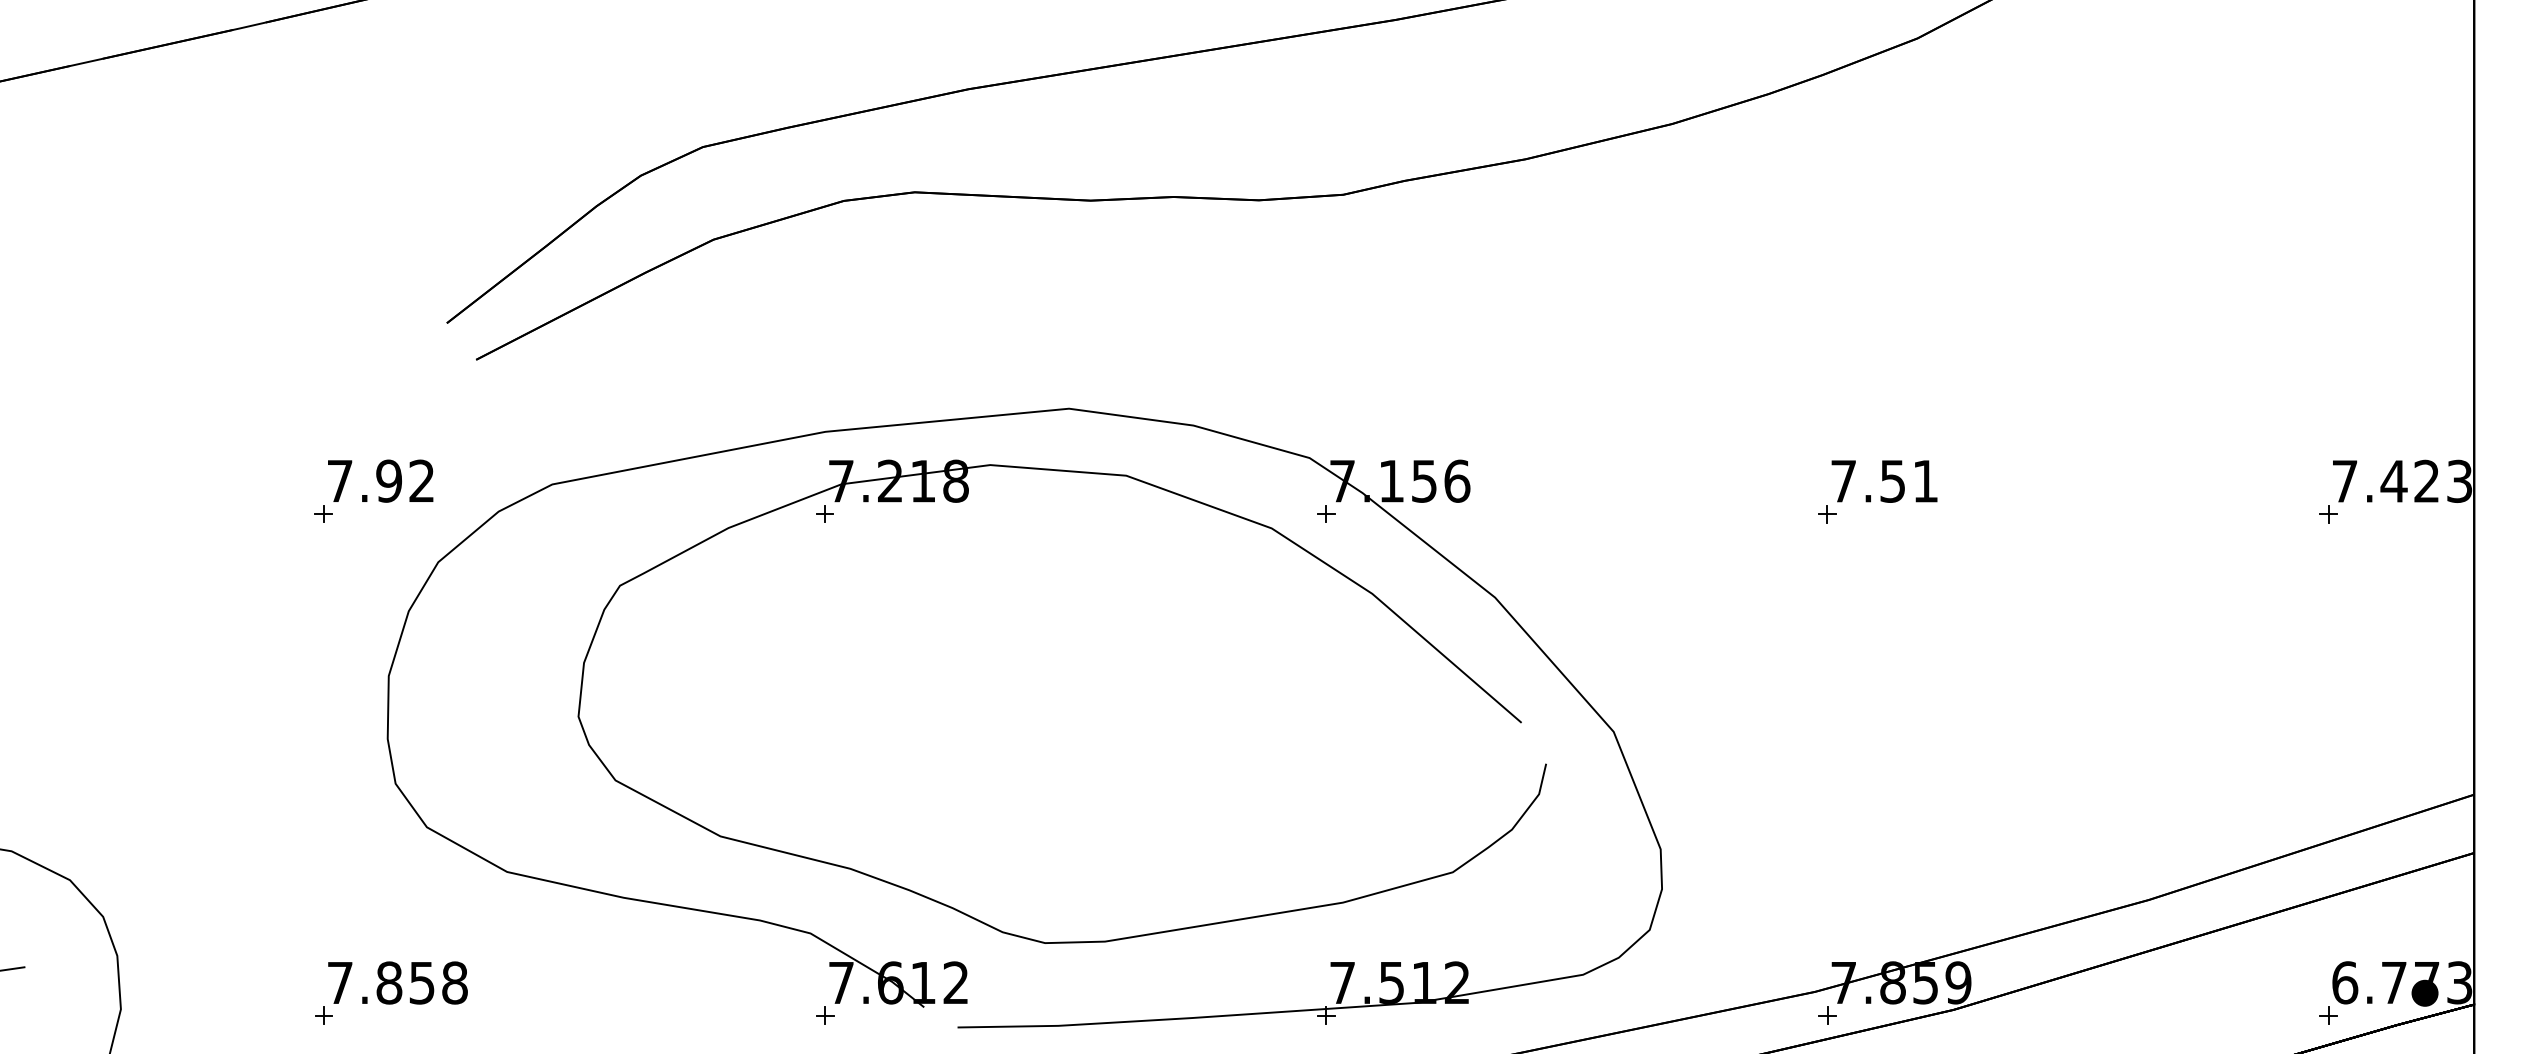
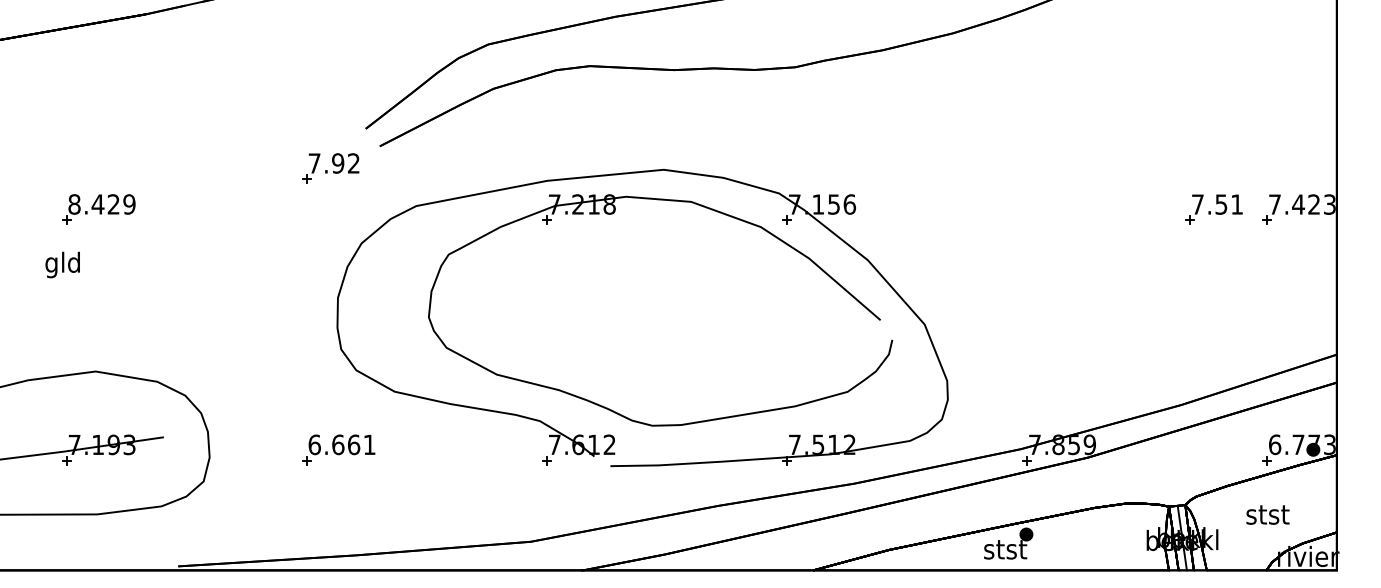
part: (373, 491) -> (330, 168), moved
part: (1876, 491) -> (1213, 209), moved
text: (396, 982) -> (341, 444), 7.858 -> 6.661

